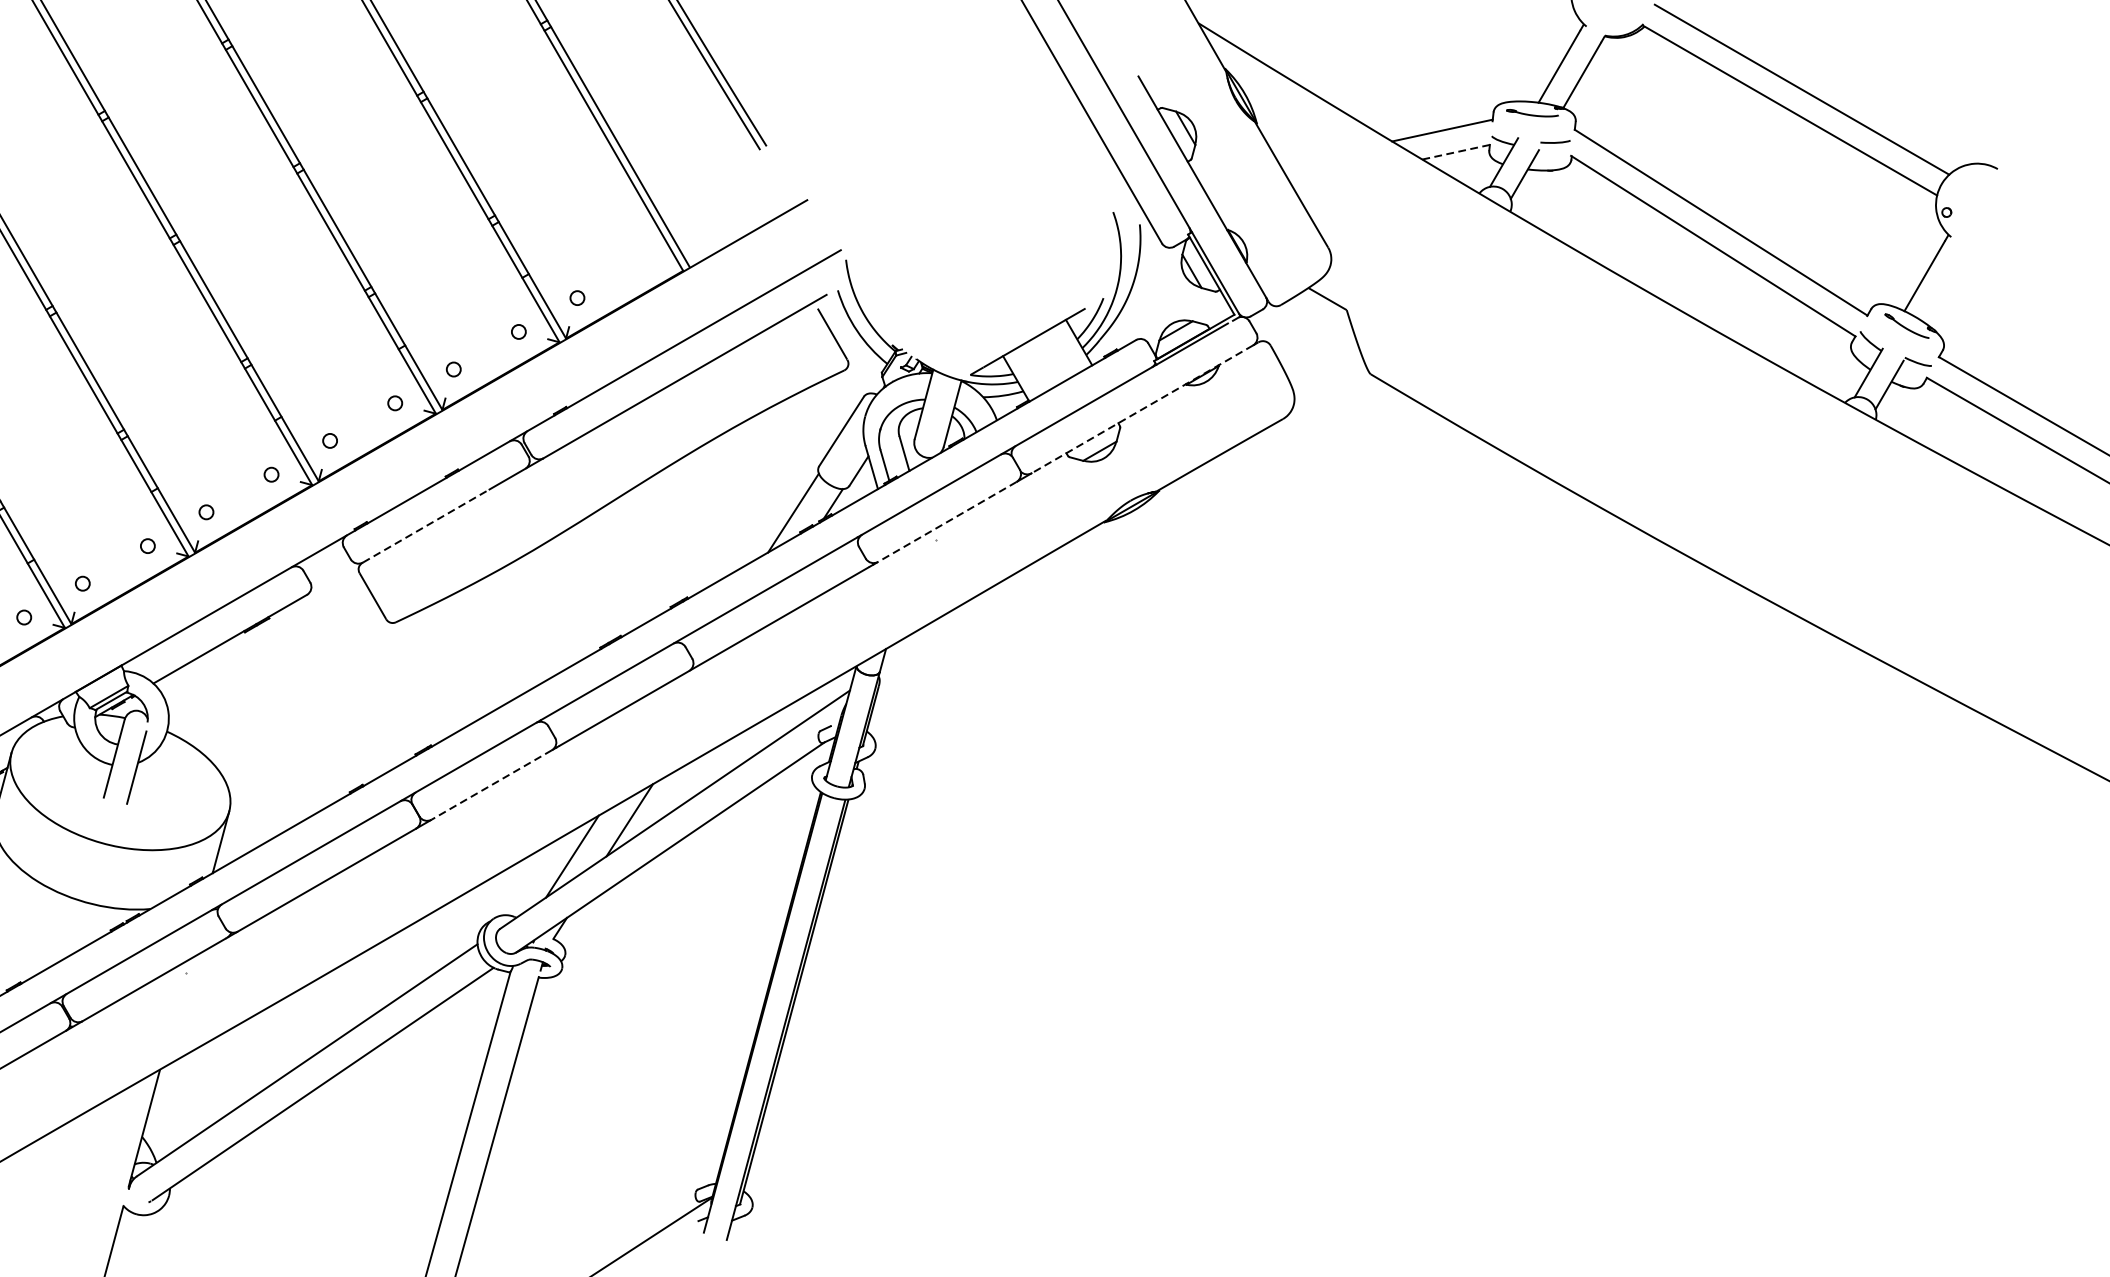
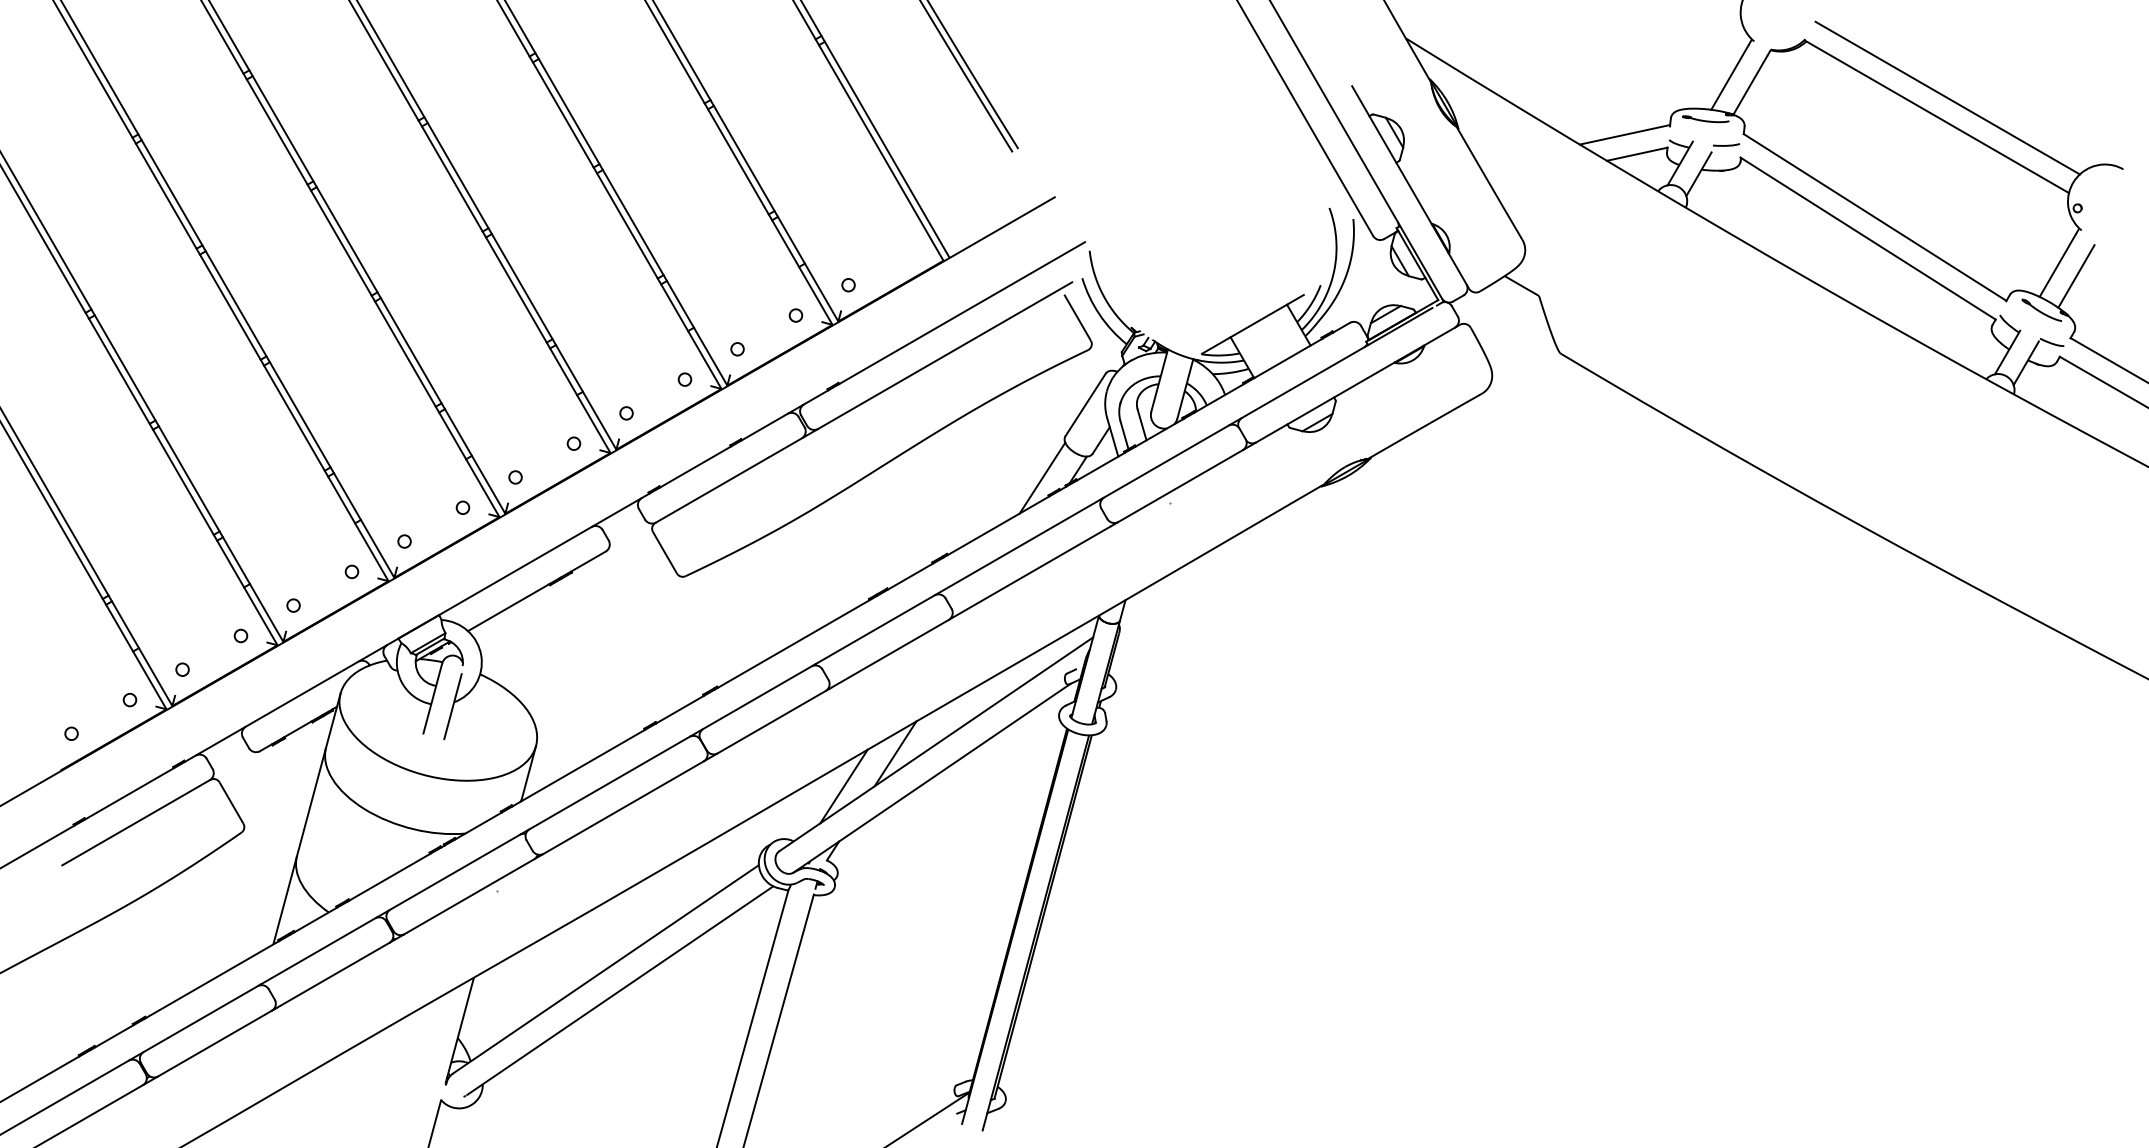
line: (1455, 152) -> (1636, 154), dashed -> solid
line: (1945, 288) -> (2076, 276), added
line: (1142, 409) -> (1355, 385), dashed -> solid
line: (947, 522) -> (1180, 486), dashed -> solid
line: (425, 525) -> (712, 489), dashed -> solid
line: (491, 785) -> (771, 722), dashed -> solid

